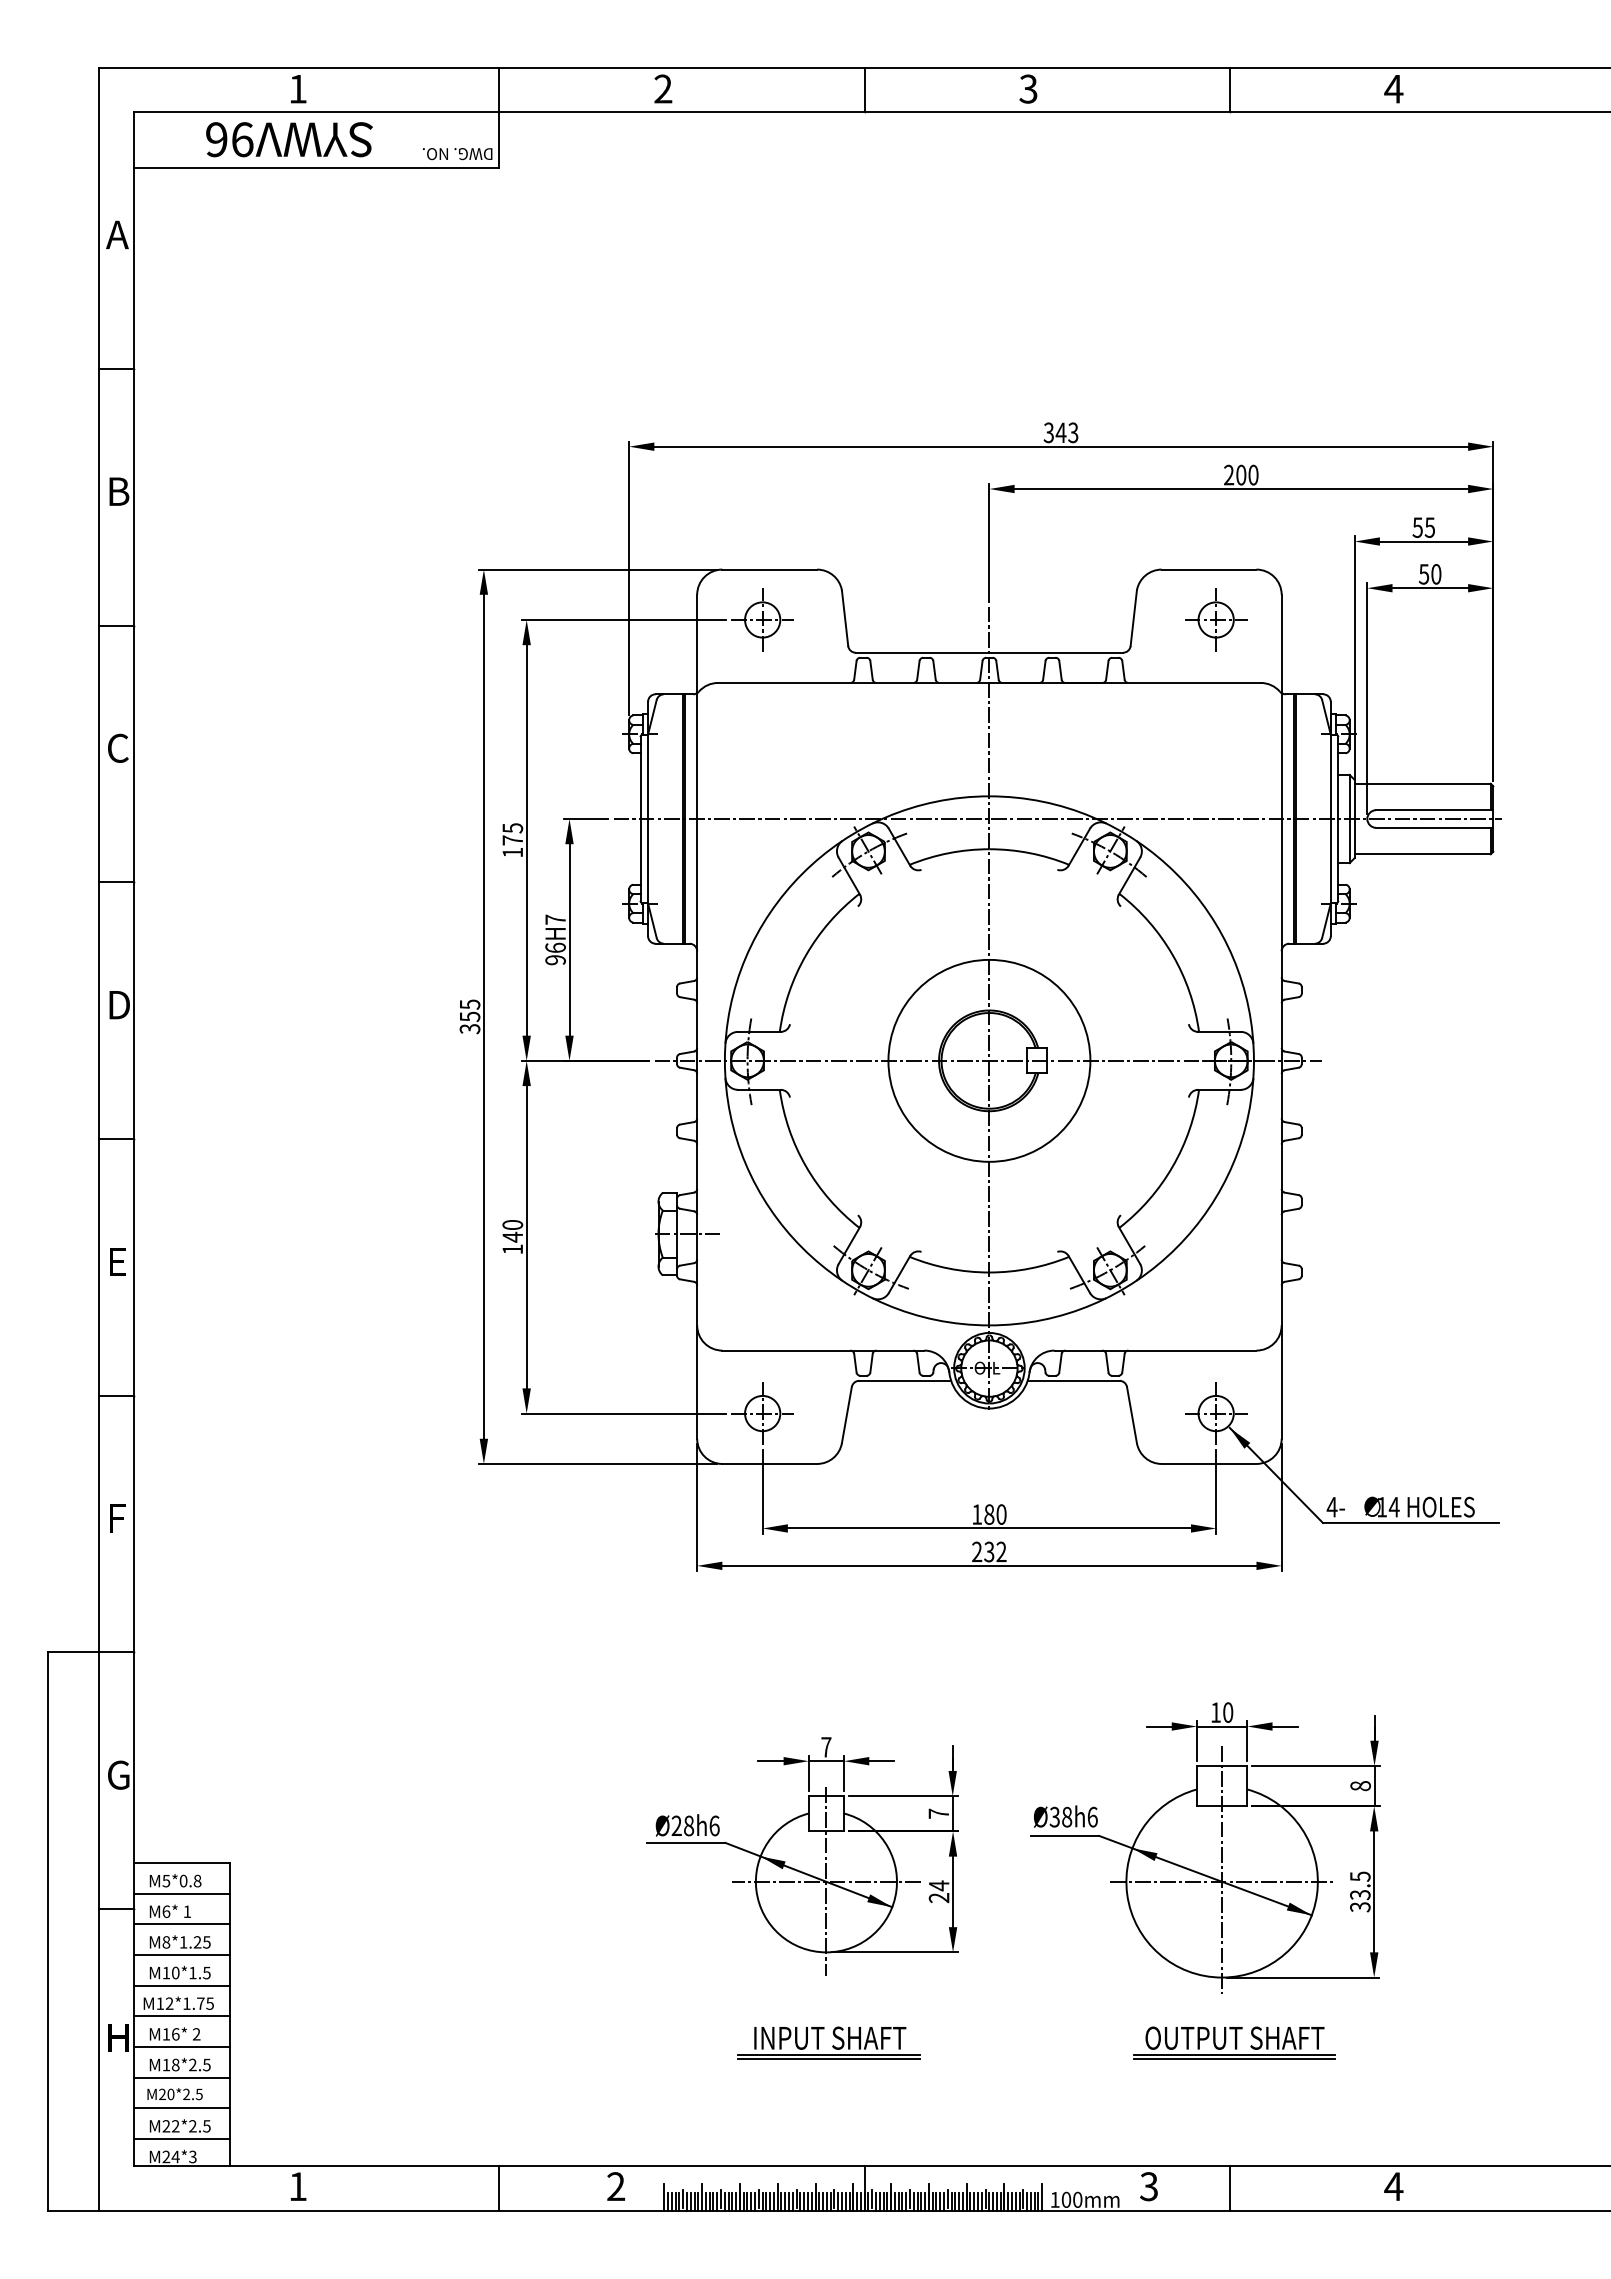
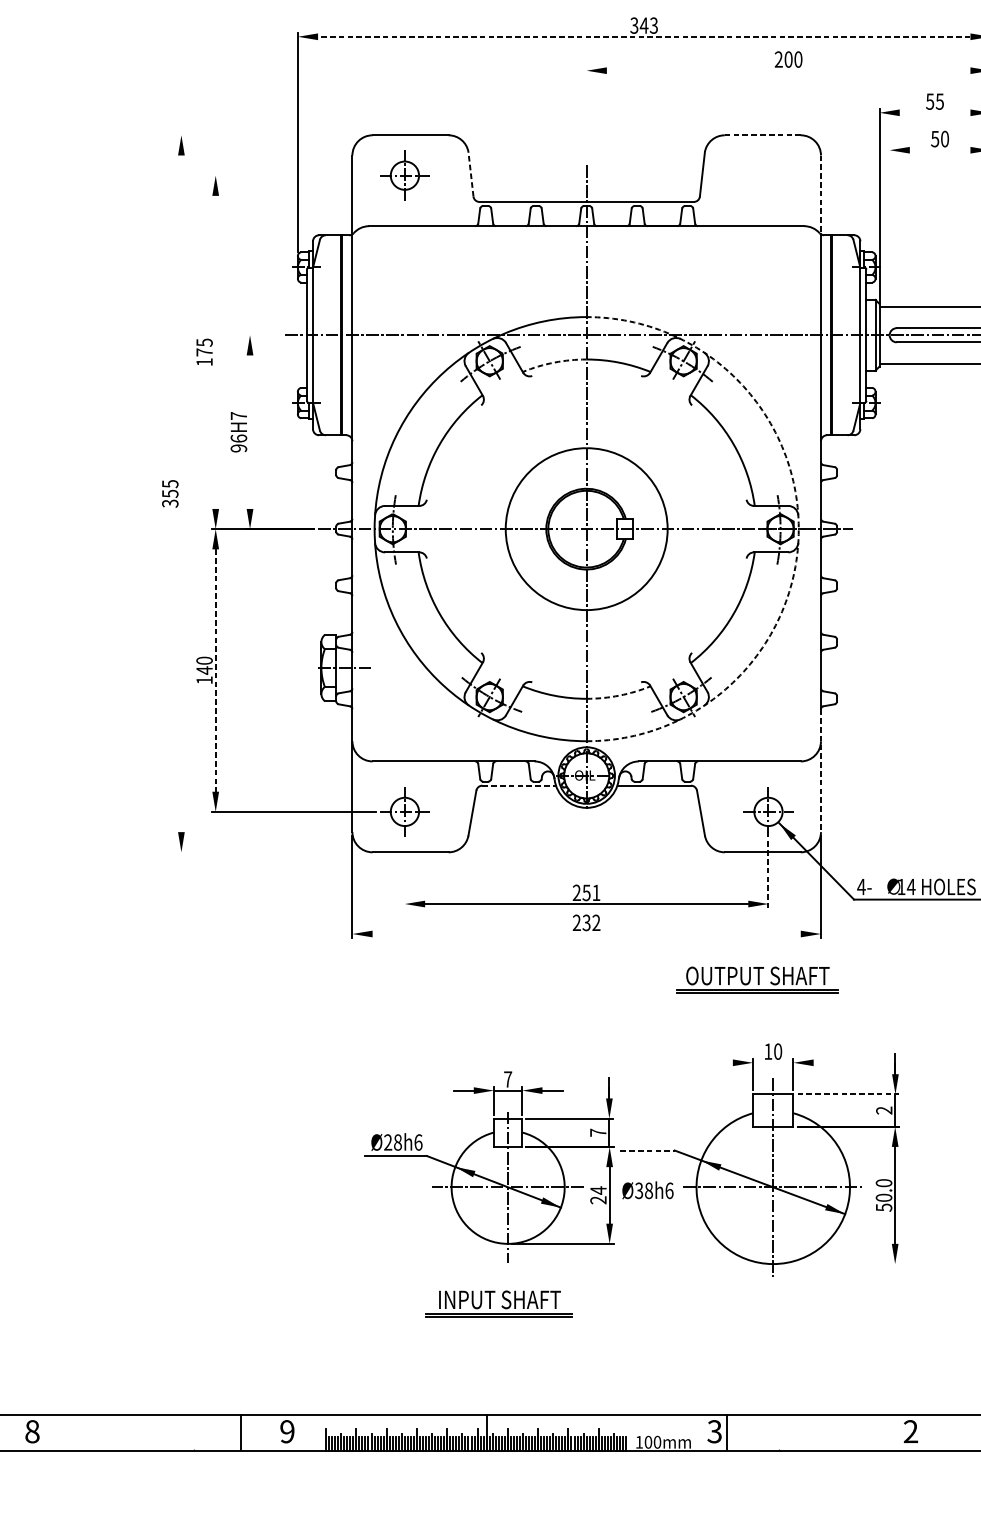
line: (1061, 446) -> (644, 36), solid -> dashed
line: (1241, 489) -> (788, 71), removed
line: (1423, 541) -> (934, 112), removed
line: (989, 542) -> (586, 113), removed
line: (597, 569) -> (272, 135), removed
line: (1209, 569) -> (763, 135), solid -> dashed
line: (1430, 588) -> (940, 150), removed
line: (845, 618) -> (471, 174), solid -> dashed
line: (623, 619) -> (293, 175), removed
part: (1216, 619) -> (768, 175), removed
line: (1281, 644) -> (820, 195), solid -> dashed
line: (1367, 698) -> (889, 238), removed
line: (586, 819) -> (263, 335), removed
line: (526, 840) -> (215, 352), removed
arc: (948, 853) -> (553, 362), solid -> dashed
line: (569, 939) -> (250, 431), removed
line: (483, 1016) -> (181, 493), removed
arc: (1253, 1060) -> (798, 528), solid -> dashed
line: (526, 1237) -> (215, 670), solid -> dashed
arc: (1030, 1268) -> (619, 695), solid -> dashed
line: (1281, 1362) -> (820, 770), solid -> dashed
line: (905, 1380) -> (519, 785), solid -> dashed
line: (597, 1463) -> (272, 851), removed
line: (762, 1491) -> (404, 874), removed
line: (1216, 1491) -> (768, 874), solid -> dashed
text: (989, 1514) -> (586, 892), 180 -> 251
line: (989, 1565) -> (586, 933), removed
line: (1158, 1726) -> (722, 1062), removed
line: (1221, 1726) -> (772, 1062), removed
line: (1284, 1726) -> (823, 1062), removed
line: (1315, 1765) -> (848, 1094), solid -> dashed
text: (1360, 1786) -> (884, 1110), 8 -> 2
text: (1065, 1816) -> (647, 1190), moved
line: (1065, 1835) -> (647, 1150), solid -> dashed
part: (802, 1856) -> (488, 1167), moved
text: (1360, 1891) -> (884, 1195), 33.5 -> 50.0
line: (1303, 1977) -> (838, 1264), removed
part: (828, 2042) -> (498, 1303), moved
part: (1234, 2042) -> (757, 979), moved
text: (298, 2186) -> (32, 1431), 1 -> 8
text: (615, 2186) -> (286, 1431), 2 -> 9
text: (1393, 2186) -> (910, 1431), 4 -> 2
line: (499, 2187) -> (241, 1432), moved
line: (1229, 2187) -> (727, 1432), moved
line: (1042, 2196) -> (629, 1439), removed

